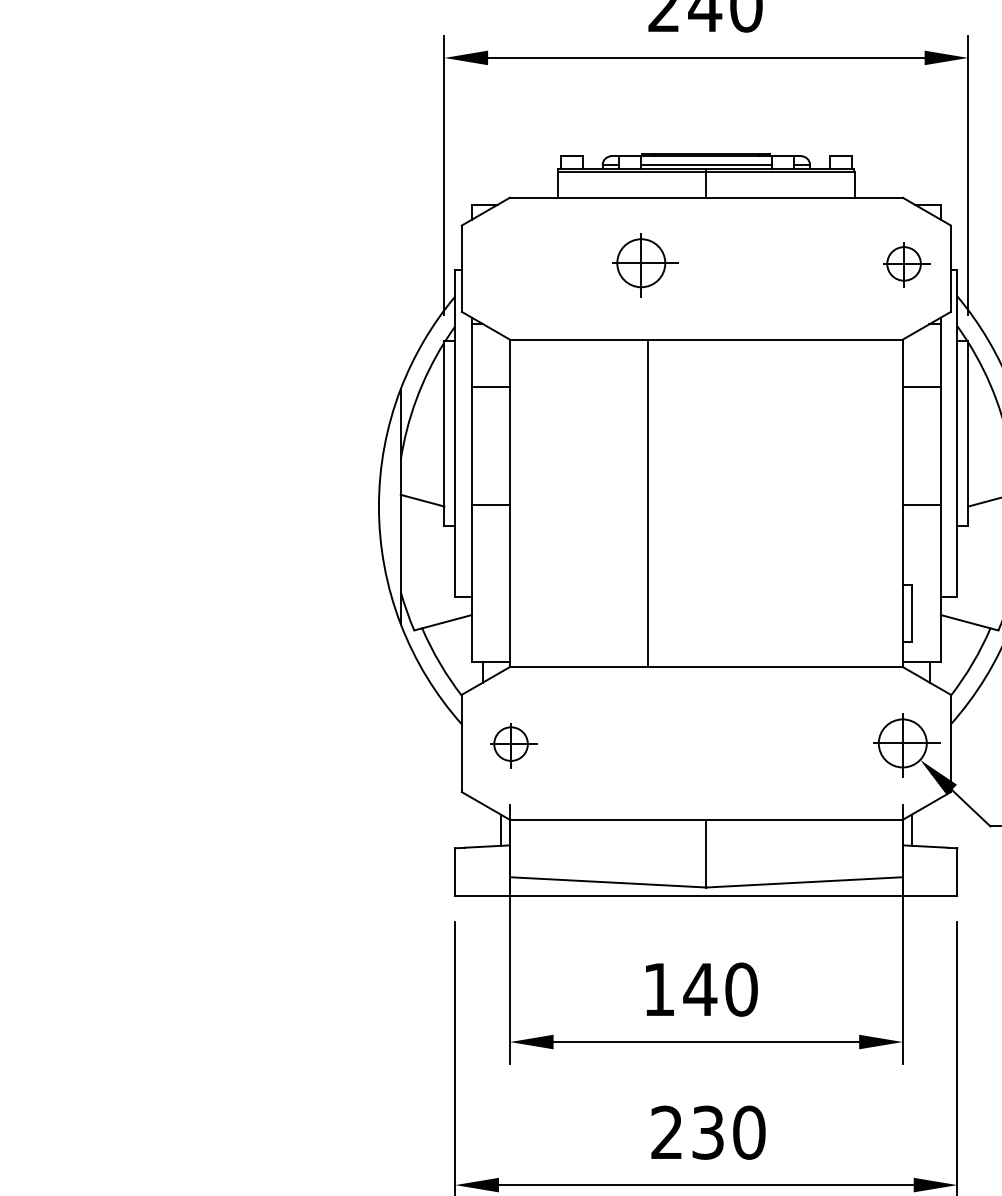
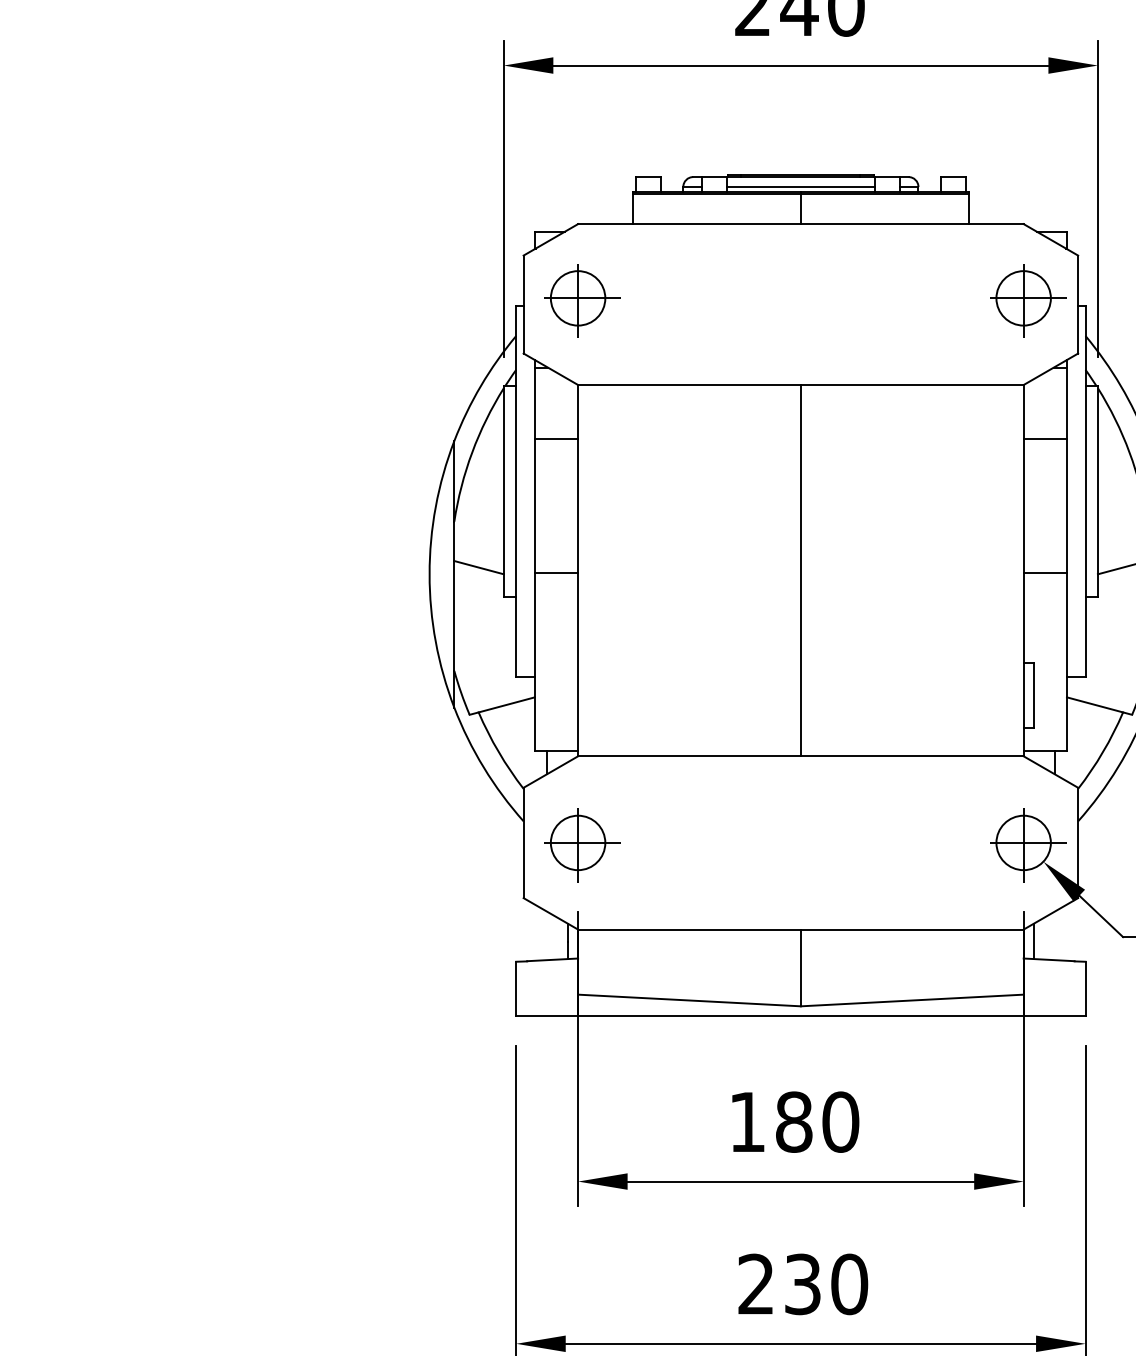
part: (645, 265) -> (582, 300), moved
part: (907, 265) -> (1028, 300), size x1.43
line: (647, 503) -> (800, 570), moved
part: (513, 745) -> (582, 845), size x1.43
text: (699, 989) -> (793, 1121), 140 -> 180

